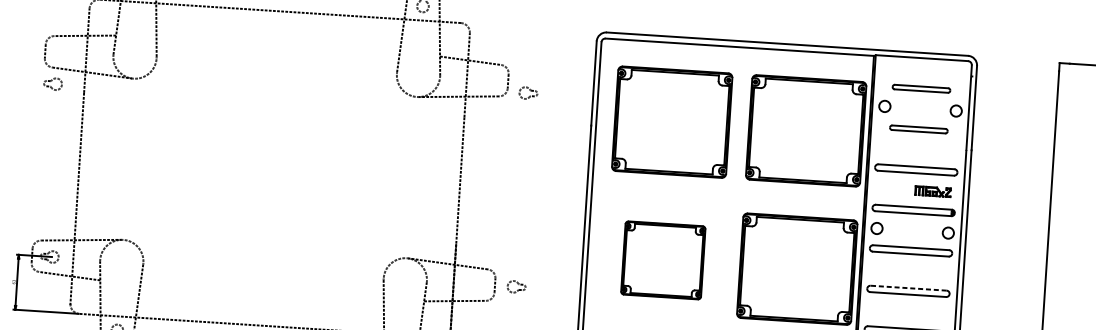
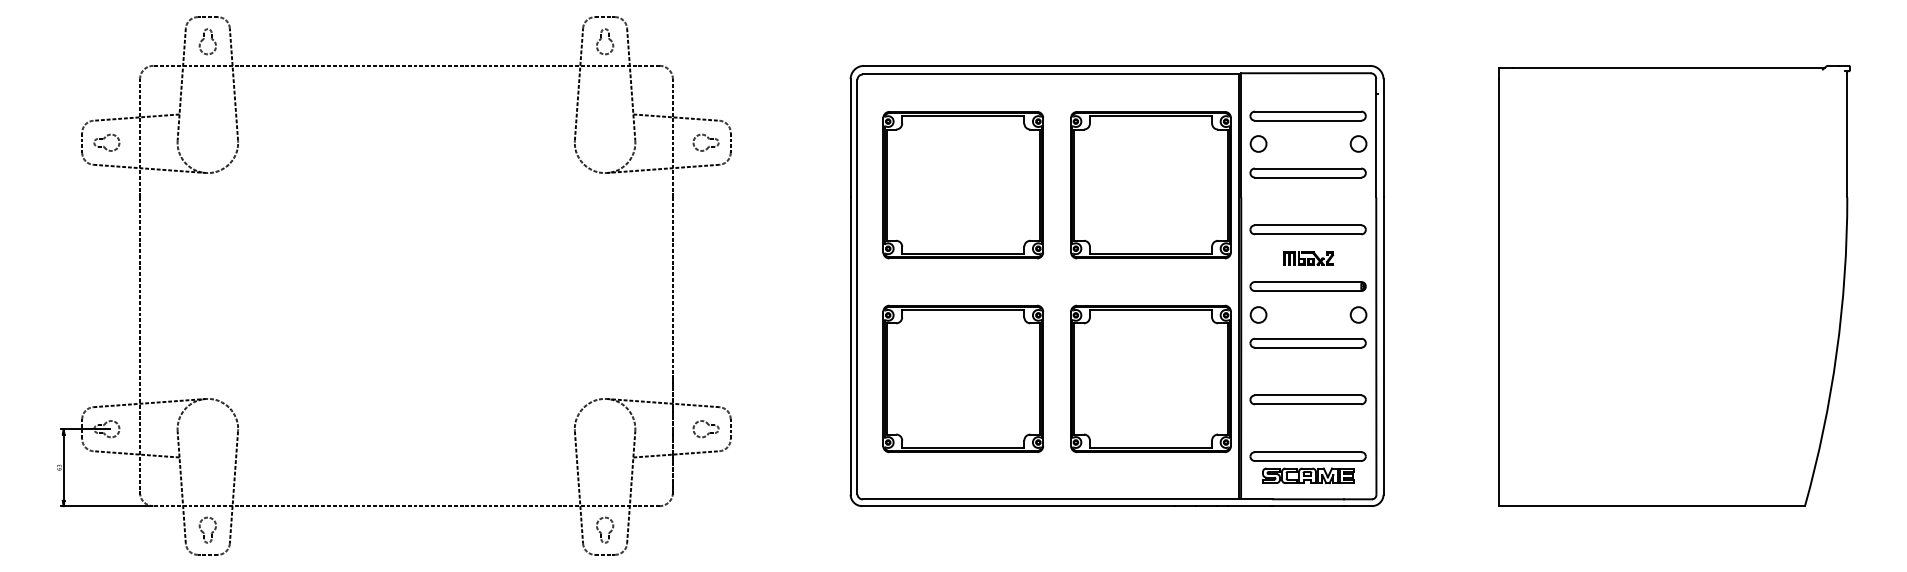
part: (52, 83) -> (106, 142), moved
part: (921, 88) -> (1307, 115), size x1.43
part: (528, 93) -> (705, 142), moved
part: (918, 129) -> (1307, 172), size x1.43
part: (933, 191) -> (1308, 258), moved
part: (663, 260) -> (963, 378), size x1.43
part: (516, 287) -> (705, 429), moved
line: (908, 288) -> (1307, 395), dashed -> solid

